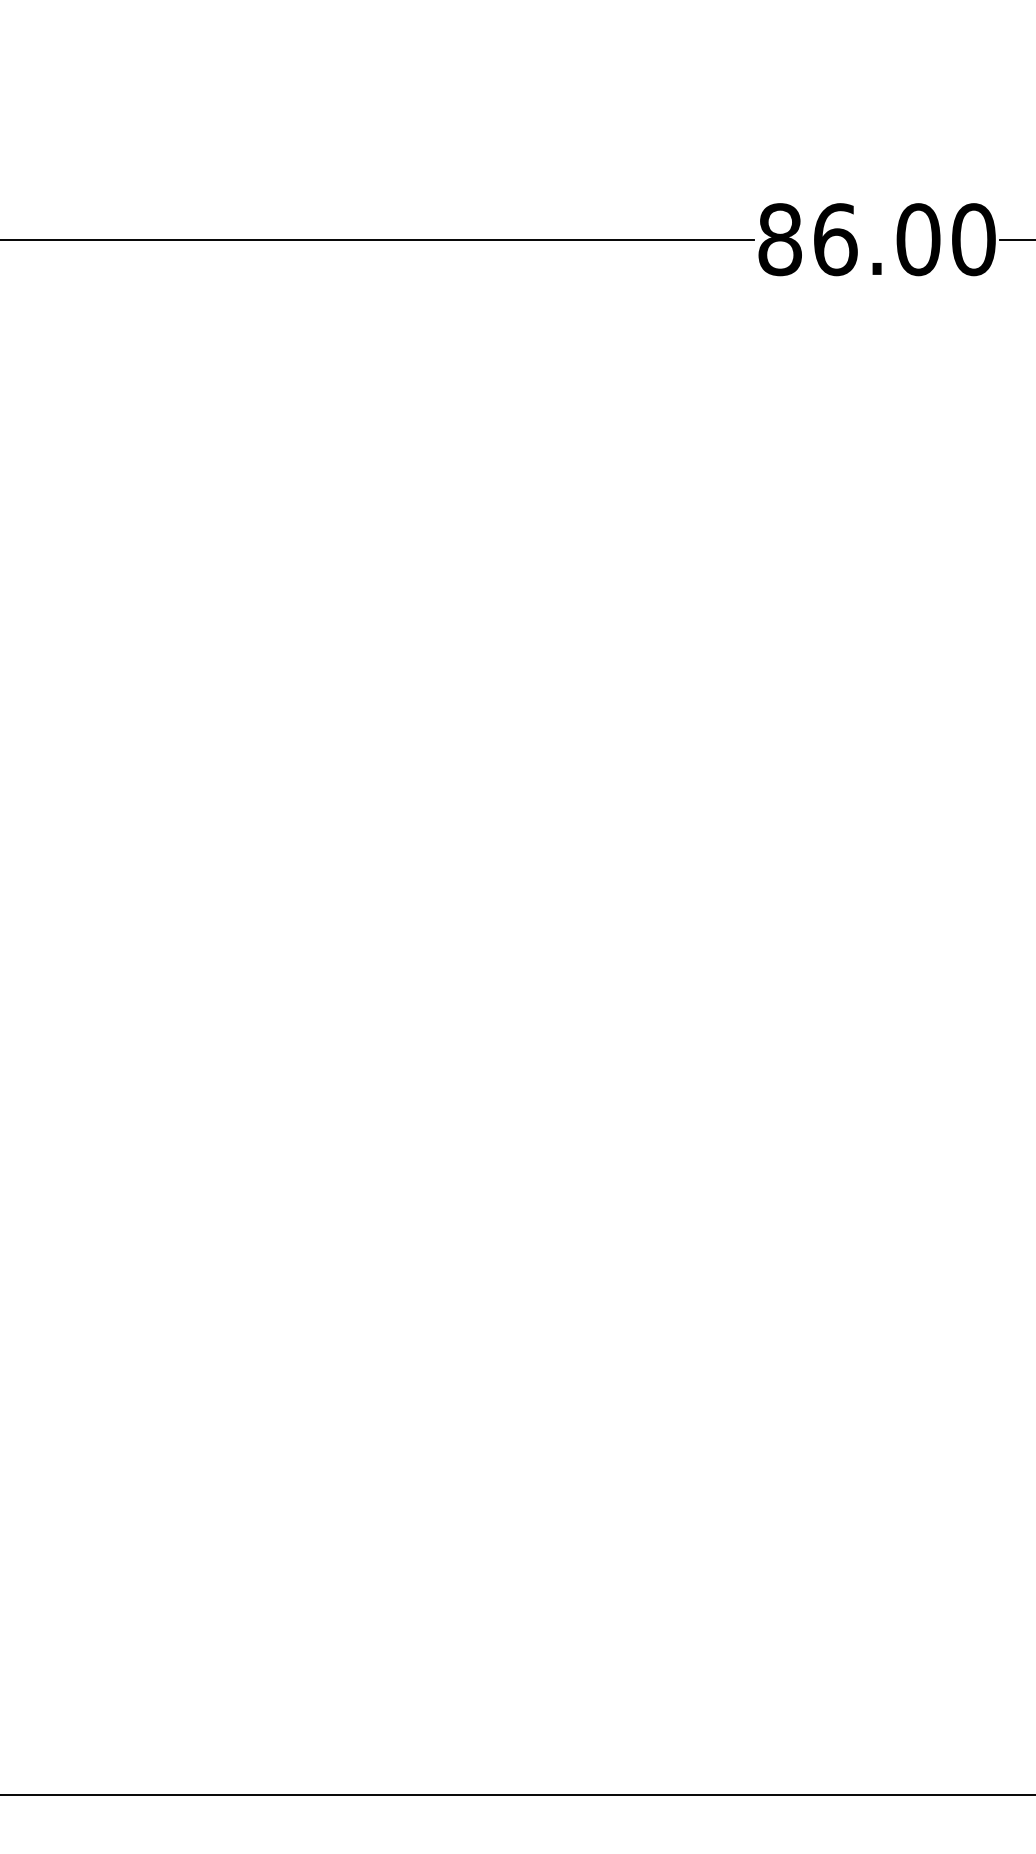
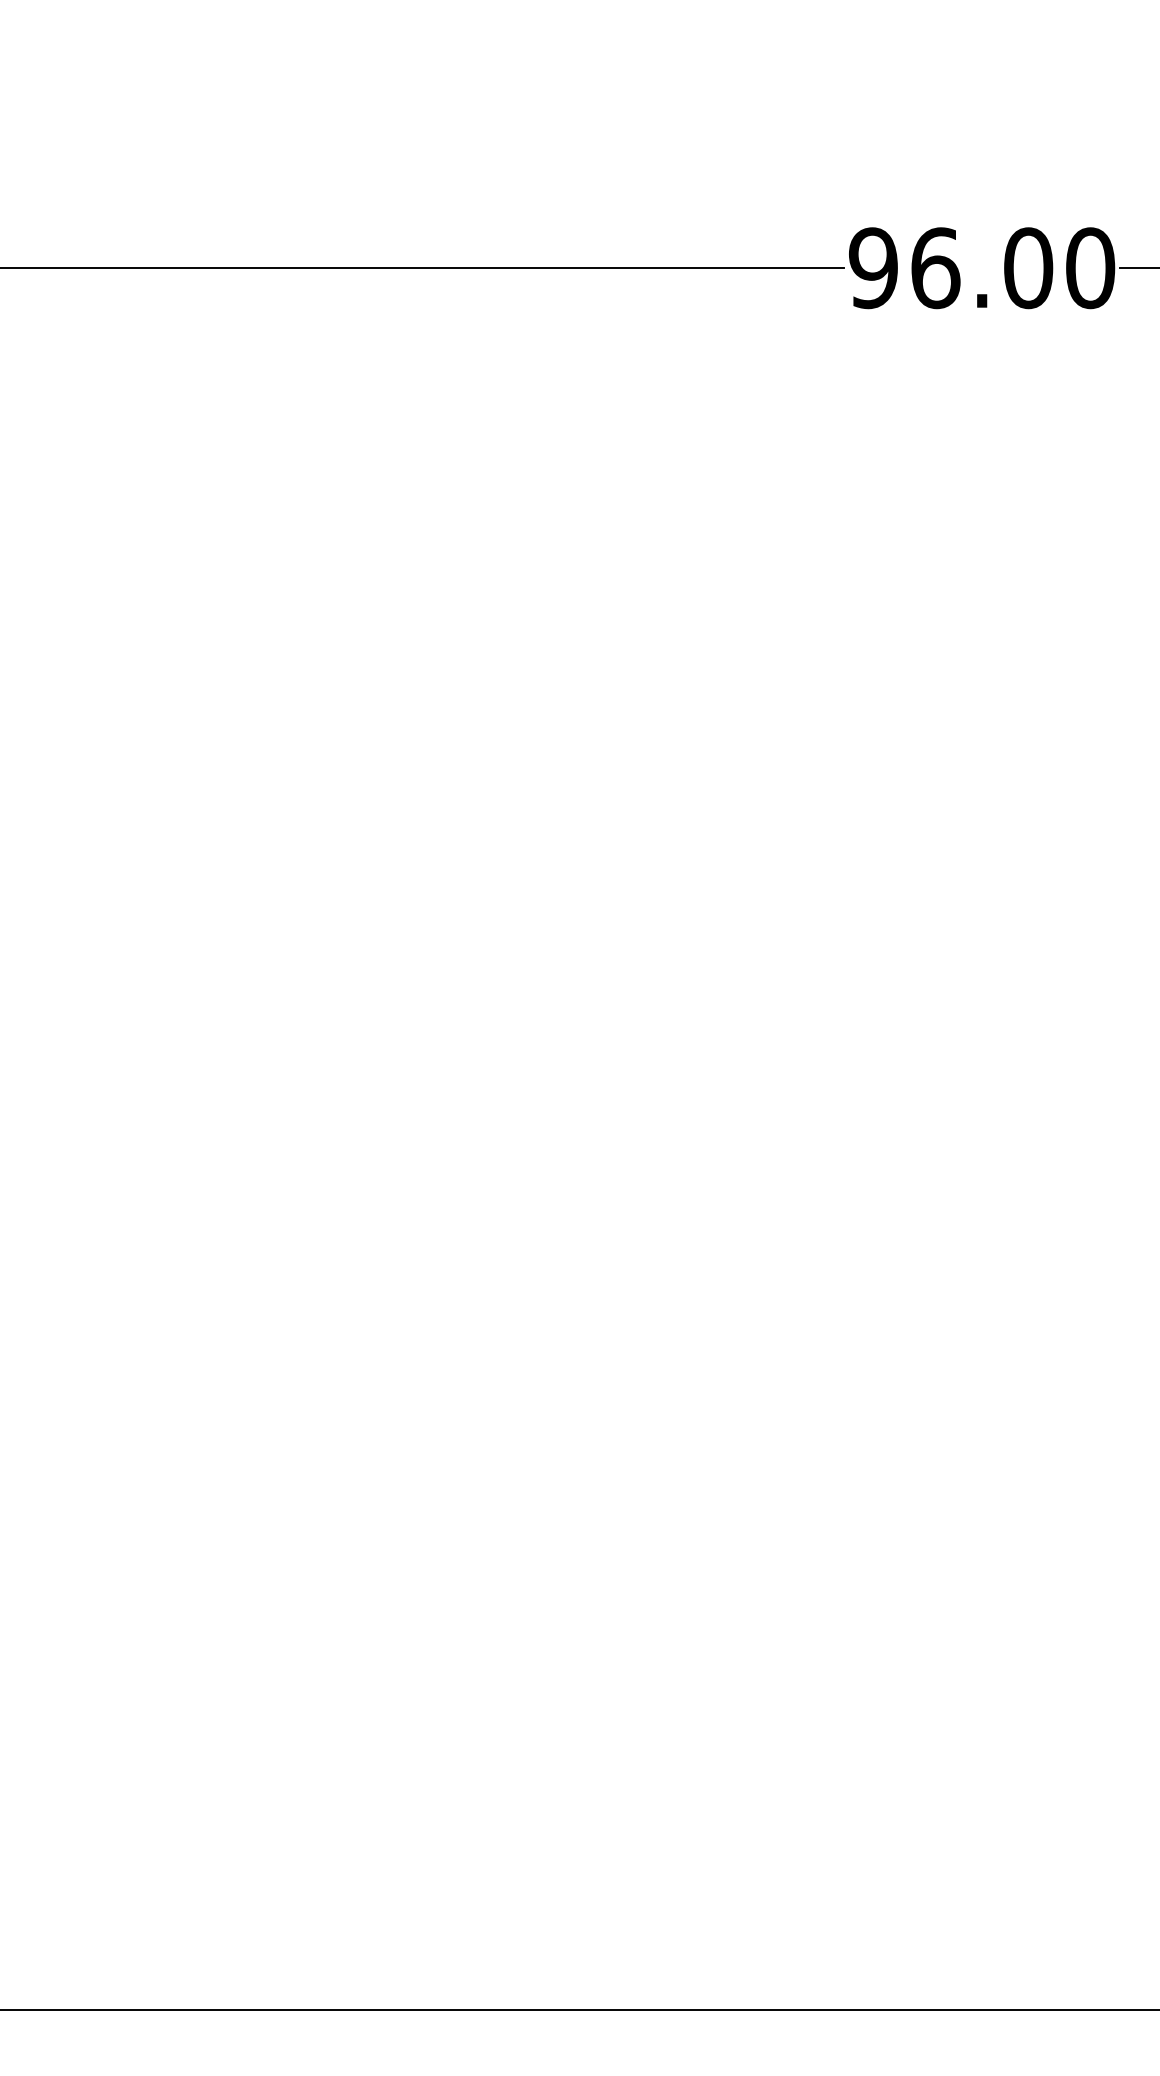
text: (780, 239) -> (873, 268), 86.00 -> 96.00

